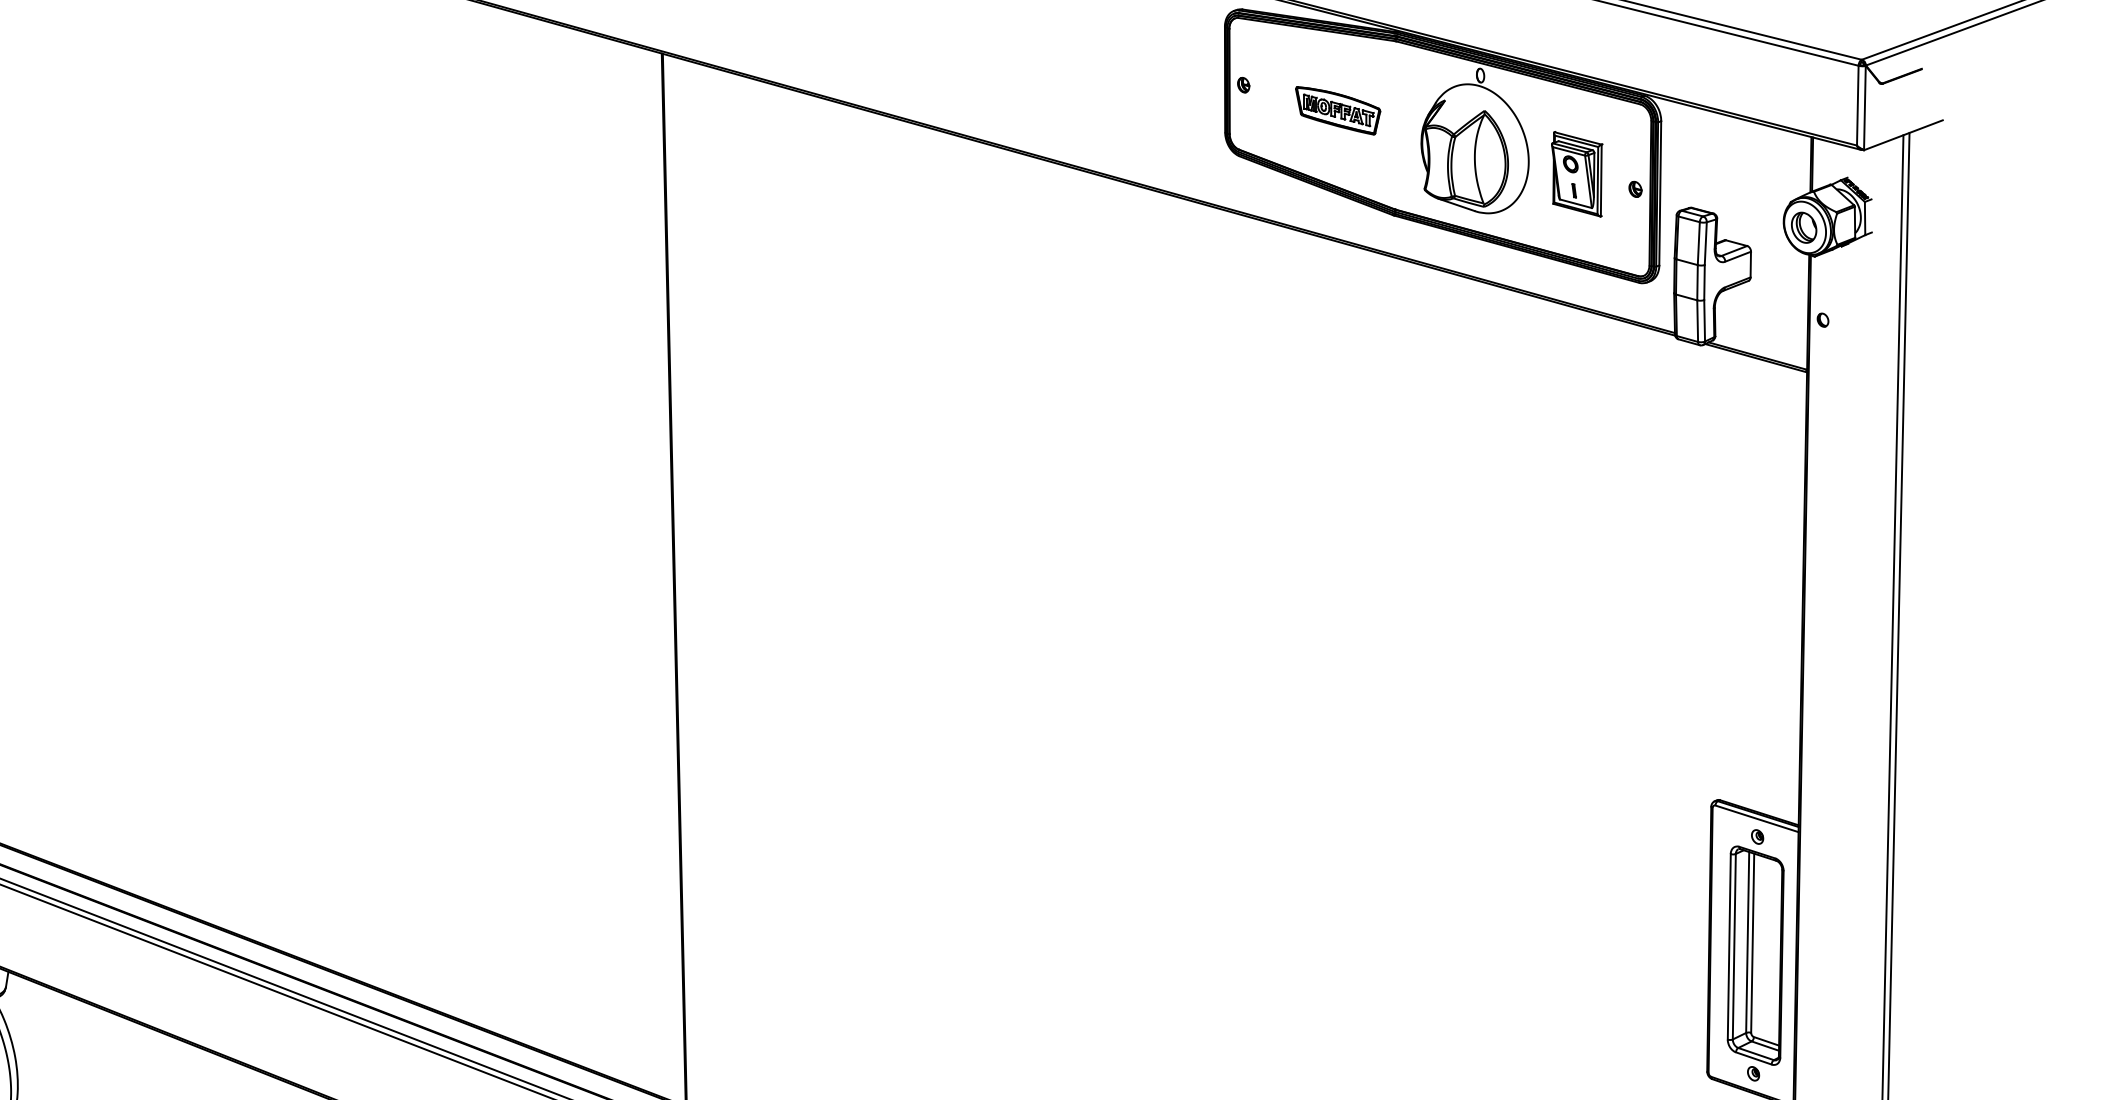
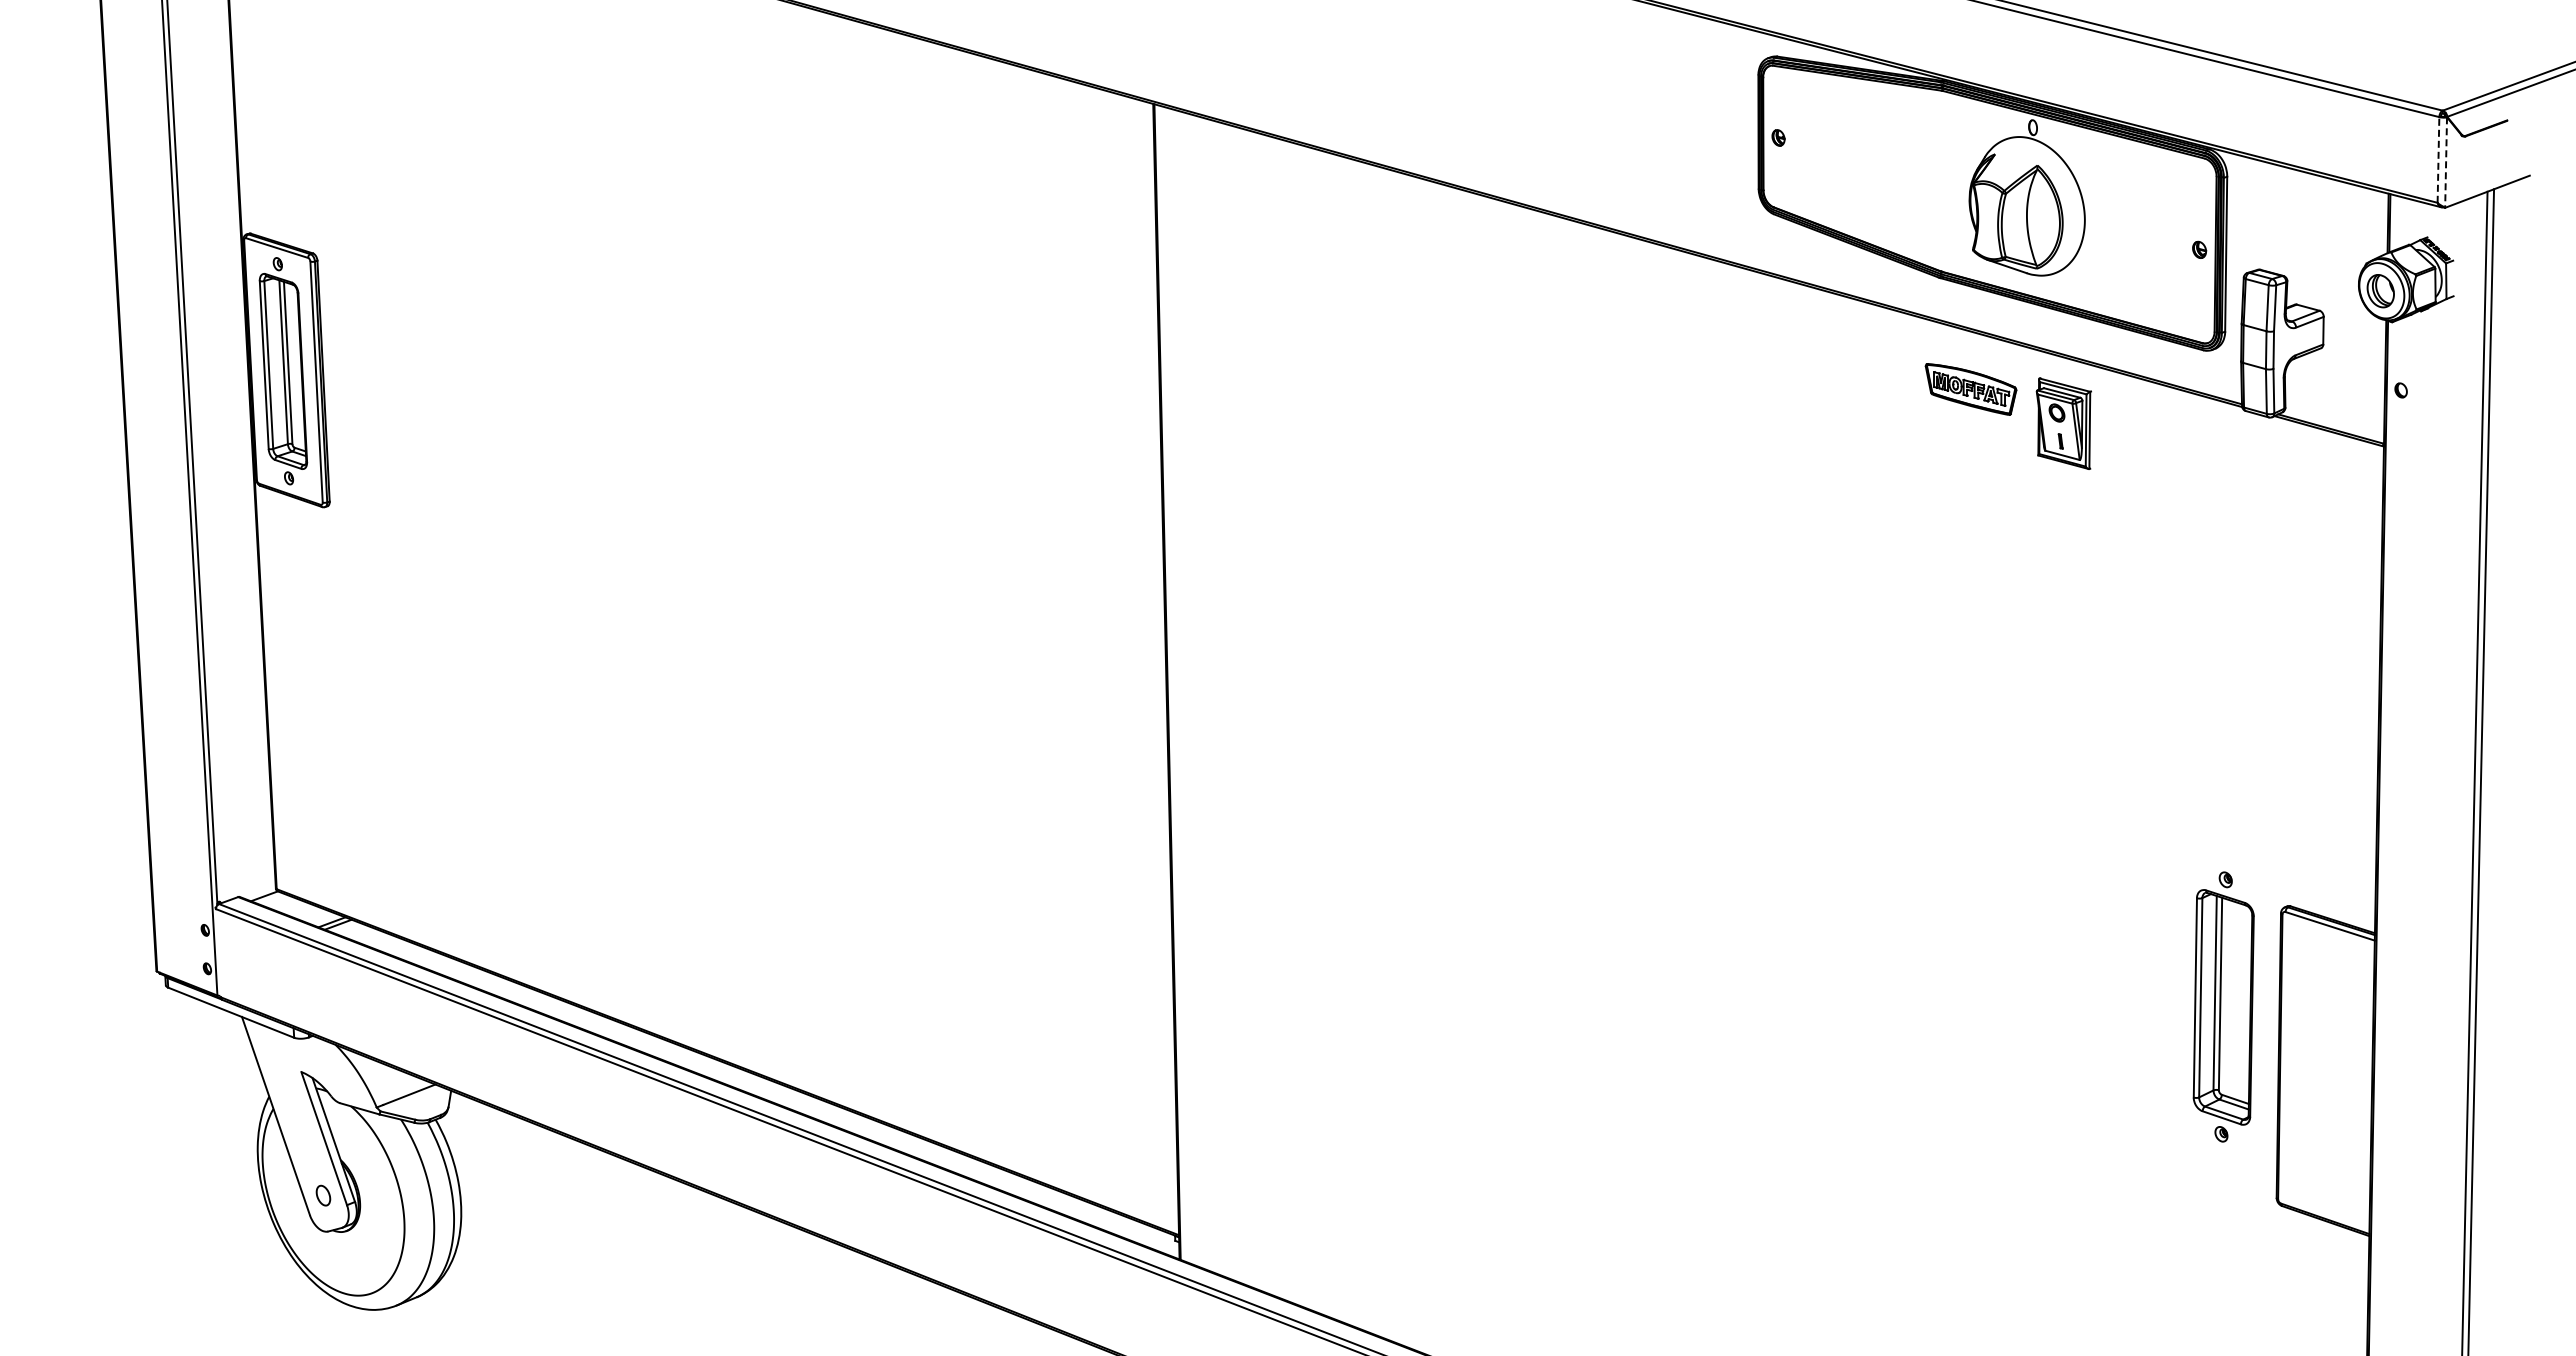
line: (1857, 105) -> (2438, 159), solid -> dashed
line: (1865, 108) -> (2446, 163), solid -> dashed
part: (1337, 110) -> (1970, 389), moved
part: (1576, 174) -> (2063, 423), moved
part: (1755, 954) -> (2223, 1006), moved

